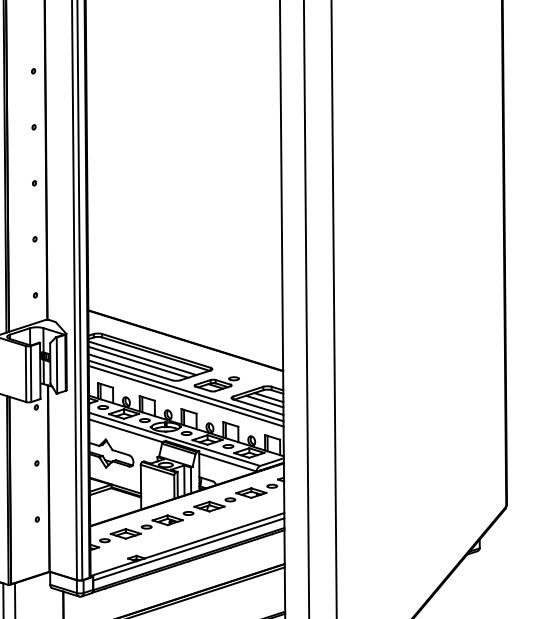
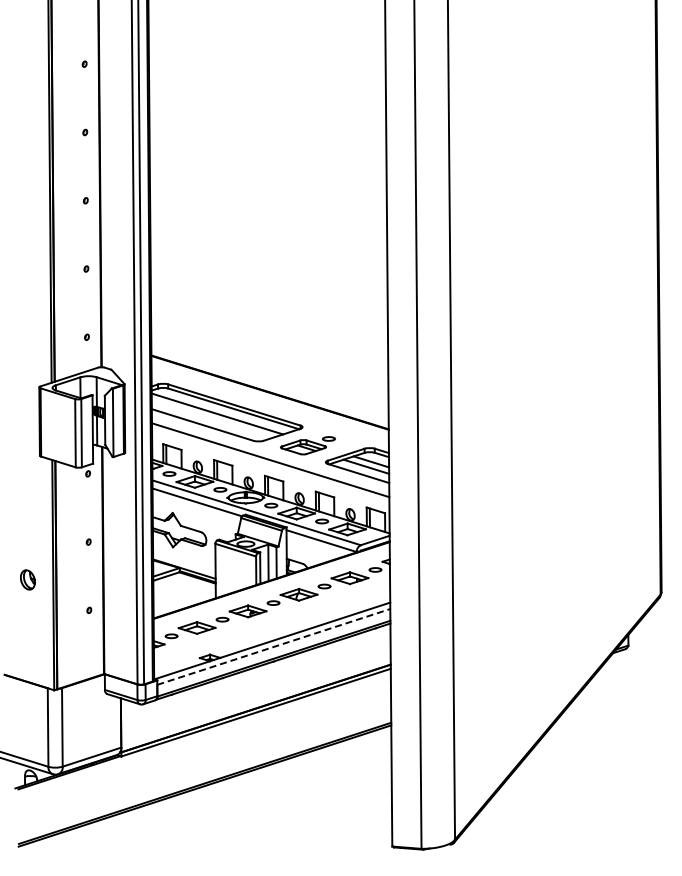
line: (138, 361) -> (212, 418), removed
line: (186, 390) -> (270, 453), removed
line: (188, 549) -> (273, 646), solid -> dashed

